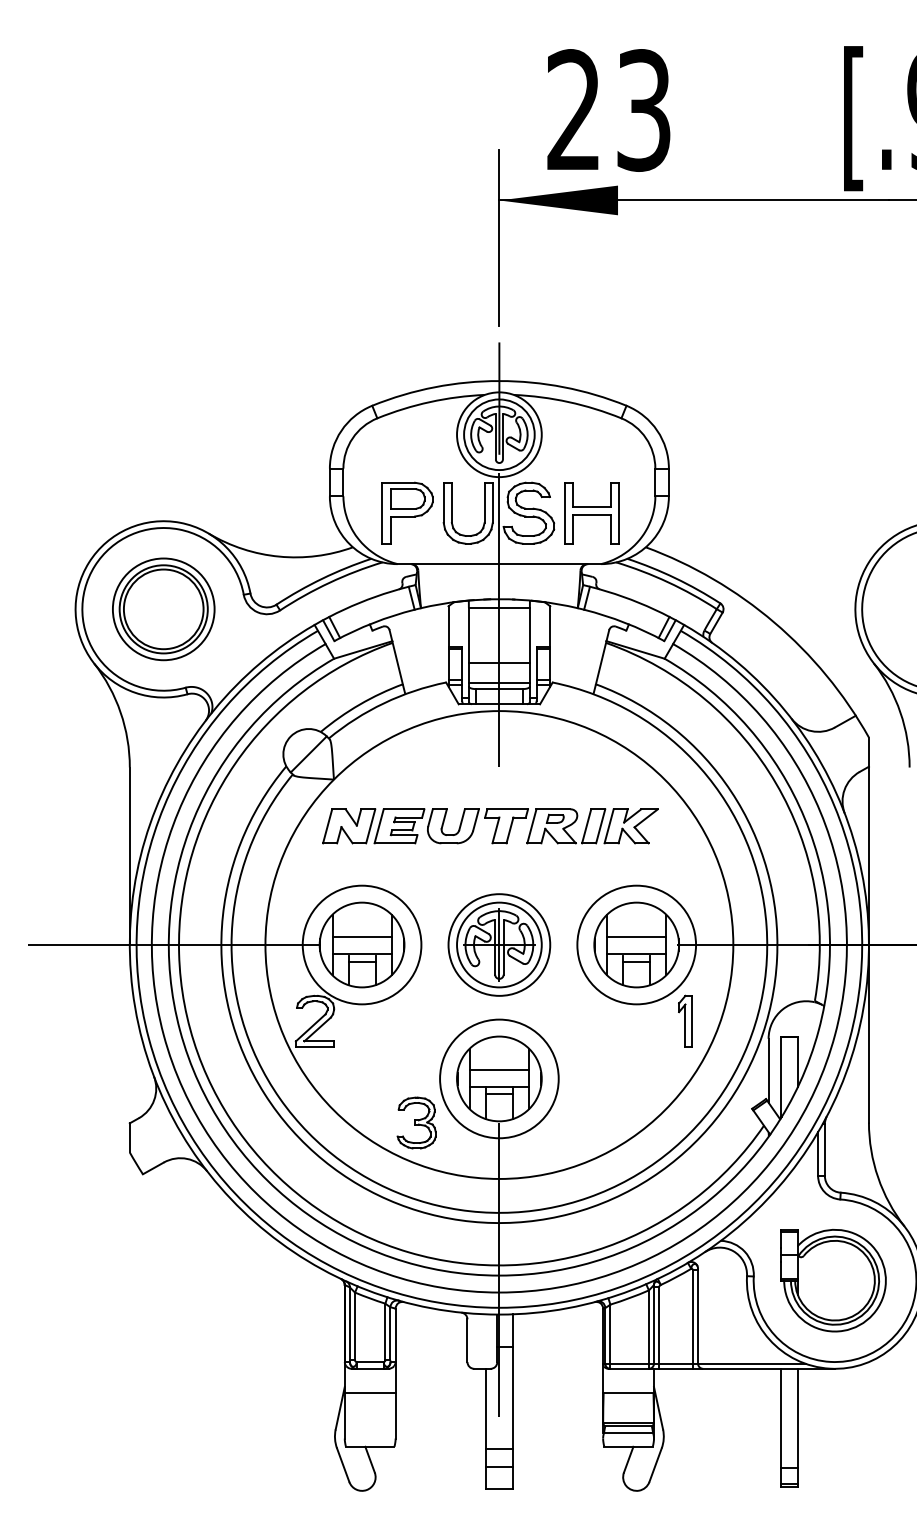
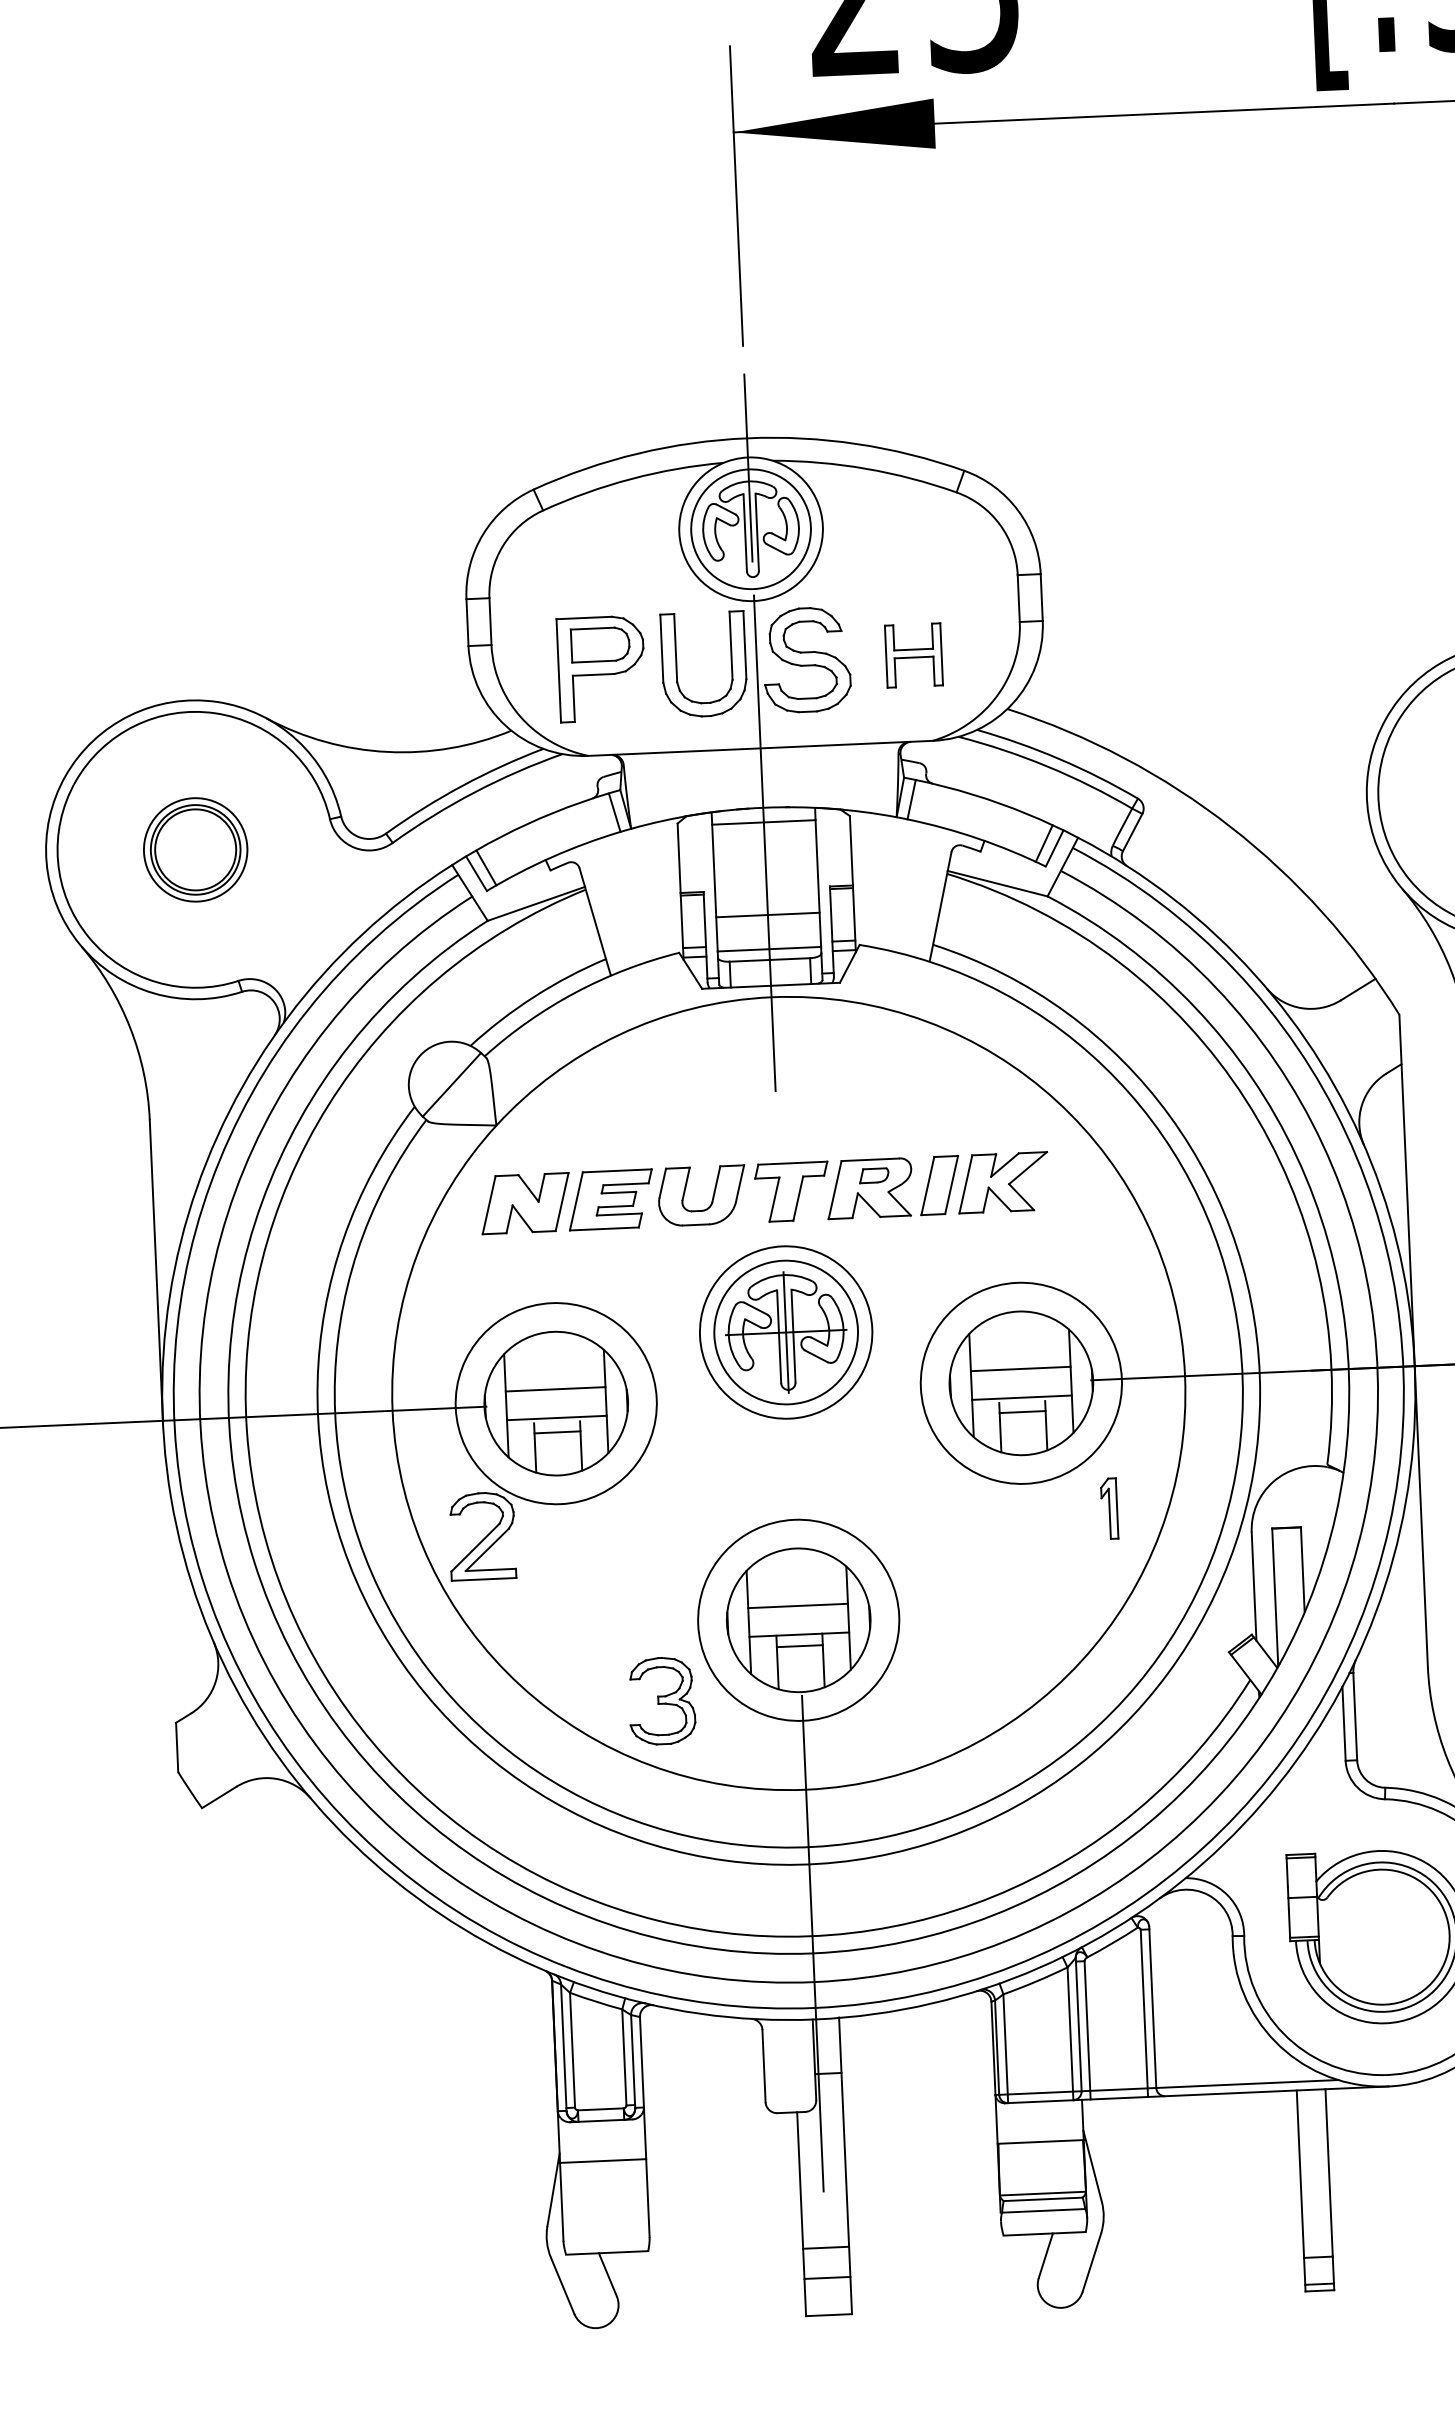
part: (591, 513) -> (912, 655), size x0.6
part: (163, 609) -> (195, 850), size x0.6
part: (499, 944) -> (786, 1331), moved
part: (685, 1020) -> (1109, 1507), size x0.7

